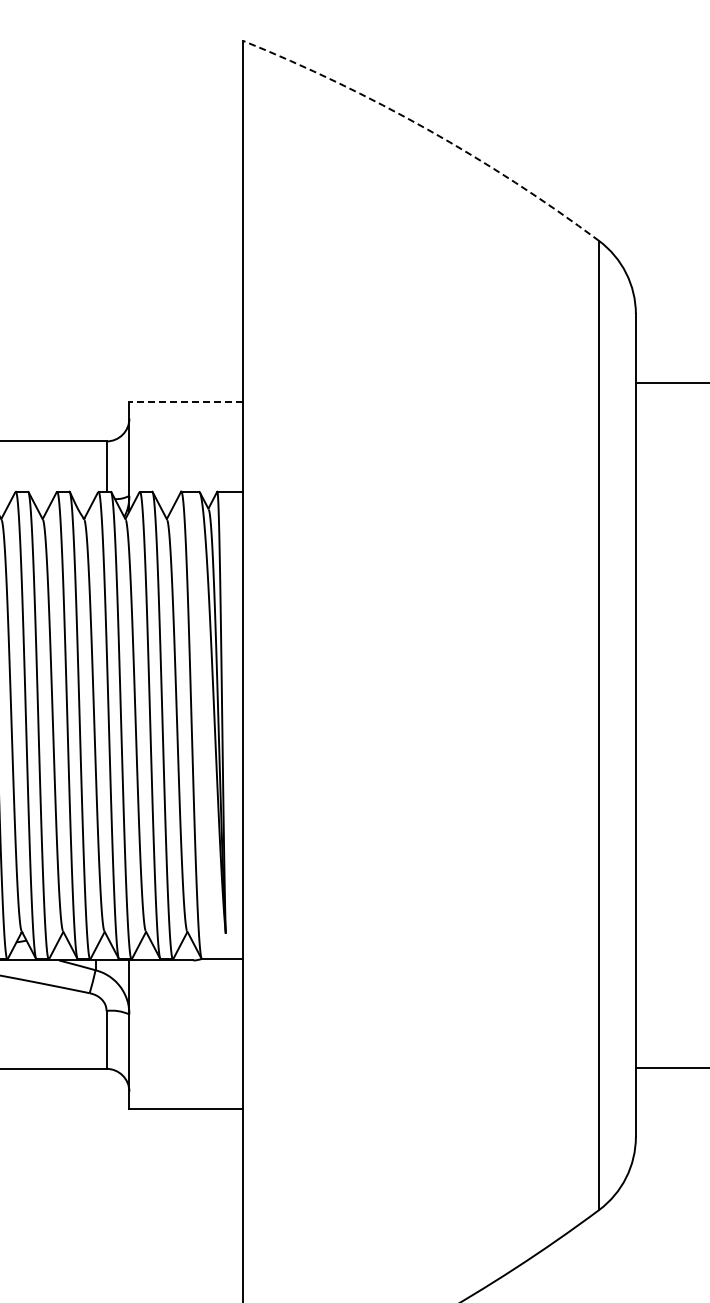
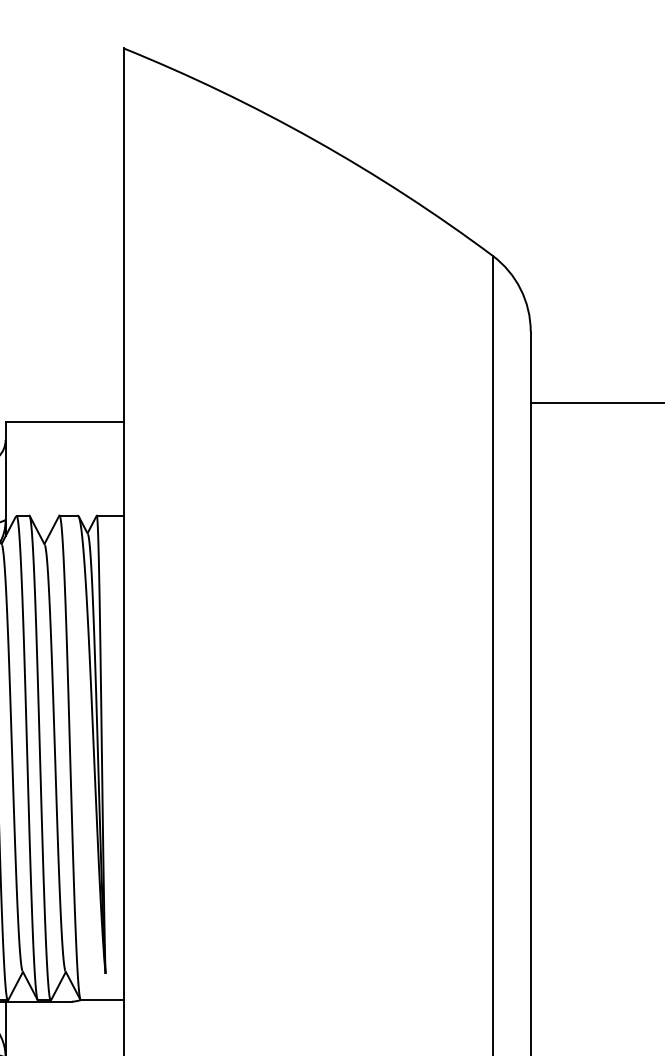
arc: (427, 129) -> (314, 140), dashed -> solid
line: (185, 401) -> (63, 422), dashed -> solid

